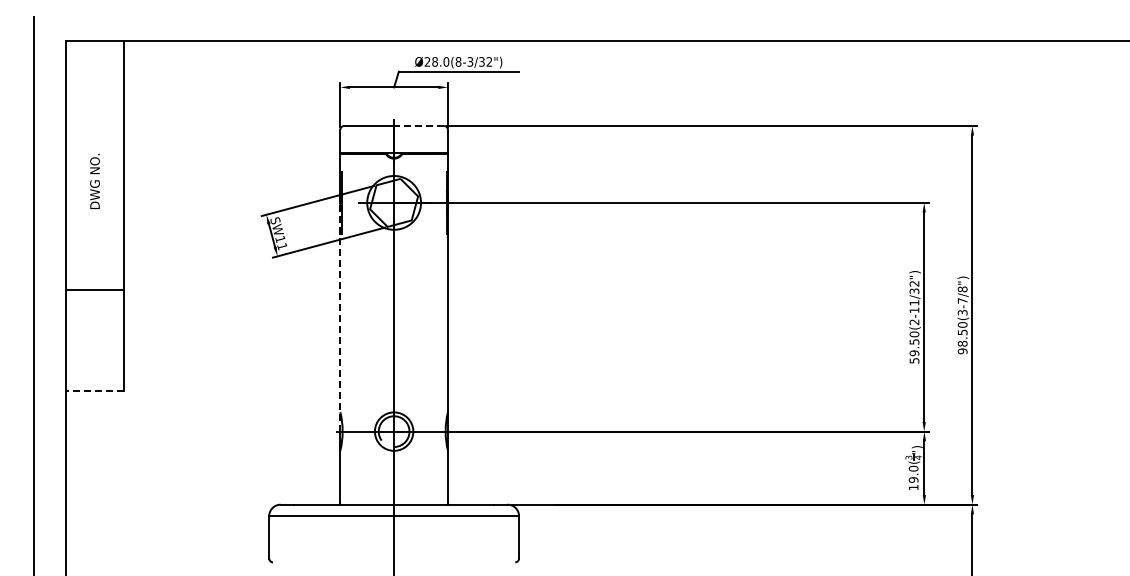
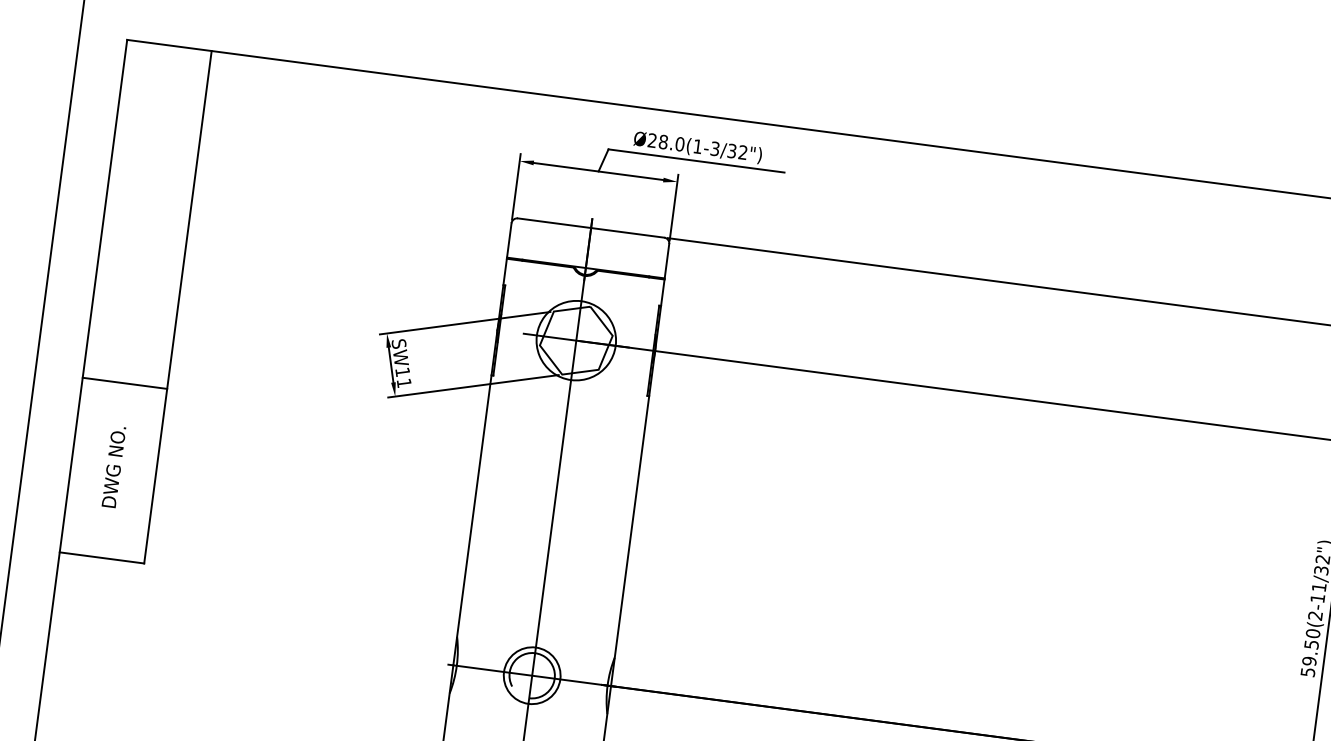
text: (458, 61) -> (697, 145), Ø28.0(8-3/32") -> Ø28.0(1-3/32")
line: (419, 126) -> (628, 233), dashed -> solid
text: (94, 181) -> (113, 466), moved
line: (94, 290) -> (124, 383), moved
line: (340, 316) -> (475, 496), dashed -> solid
line: (95, 390) -> (102, 557), dashed -> solid

